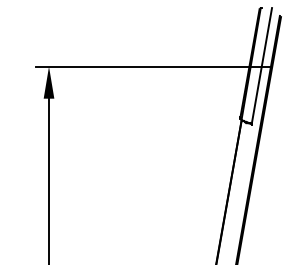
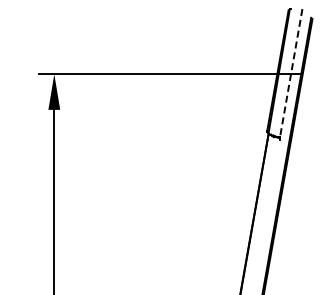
line: (262, 65) -> (291, 73), solid -> dashed

